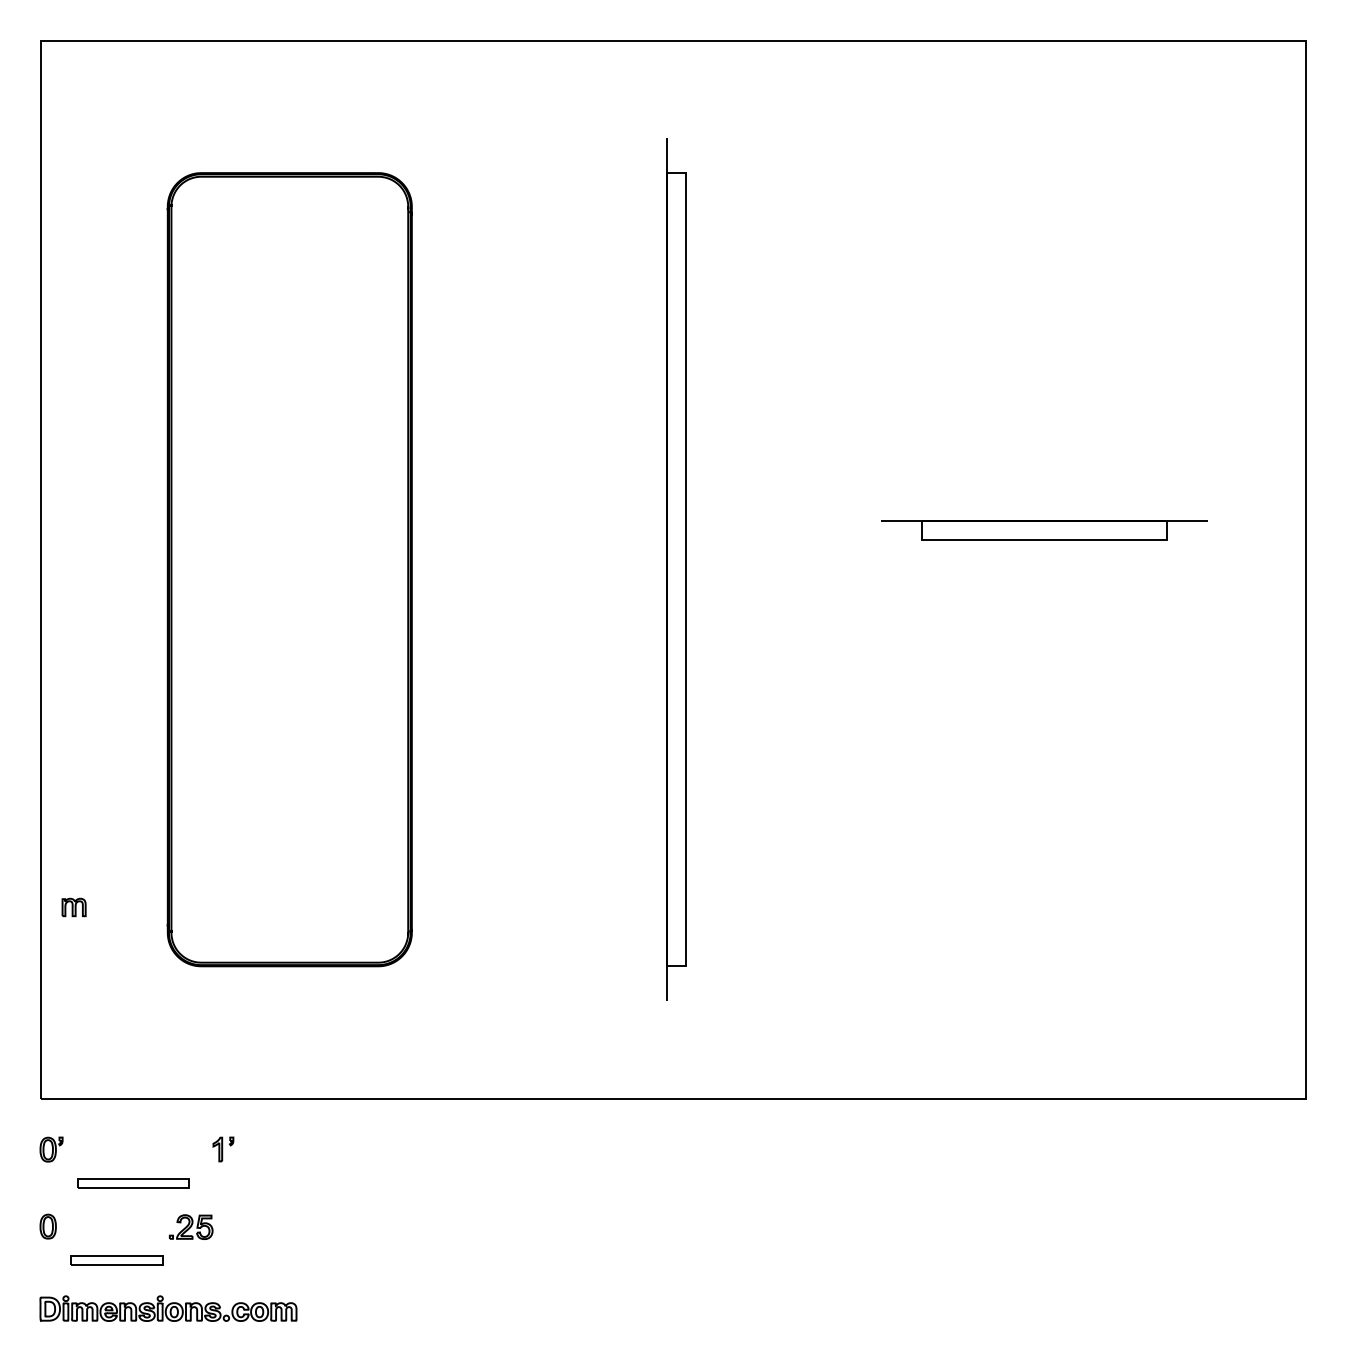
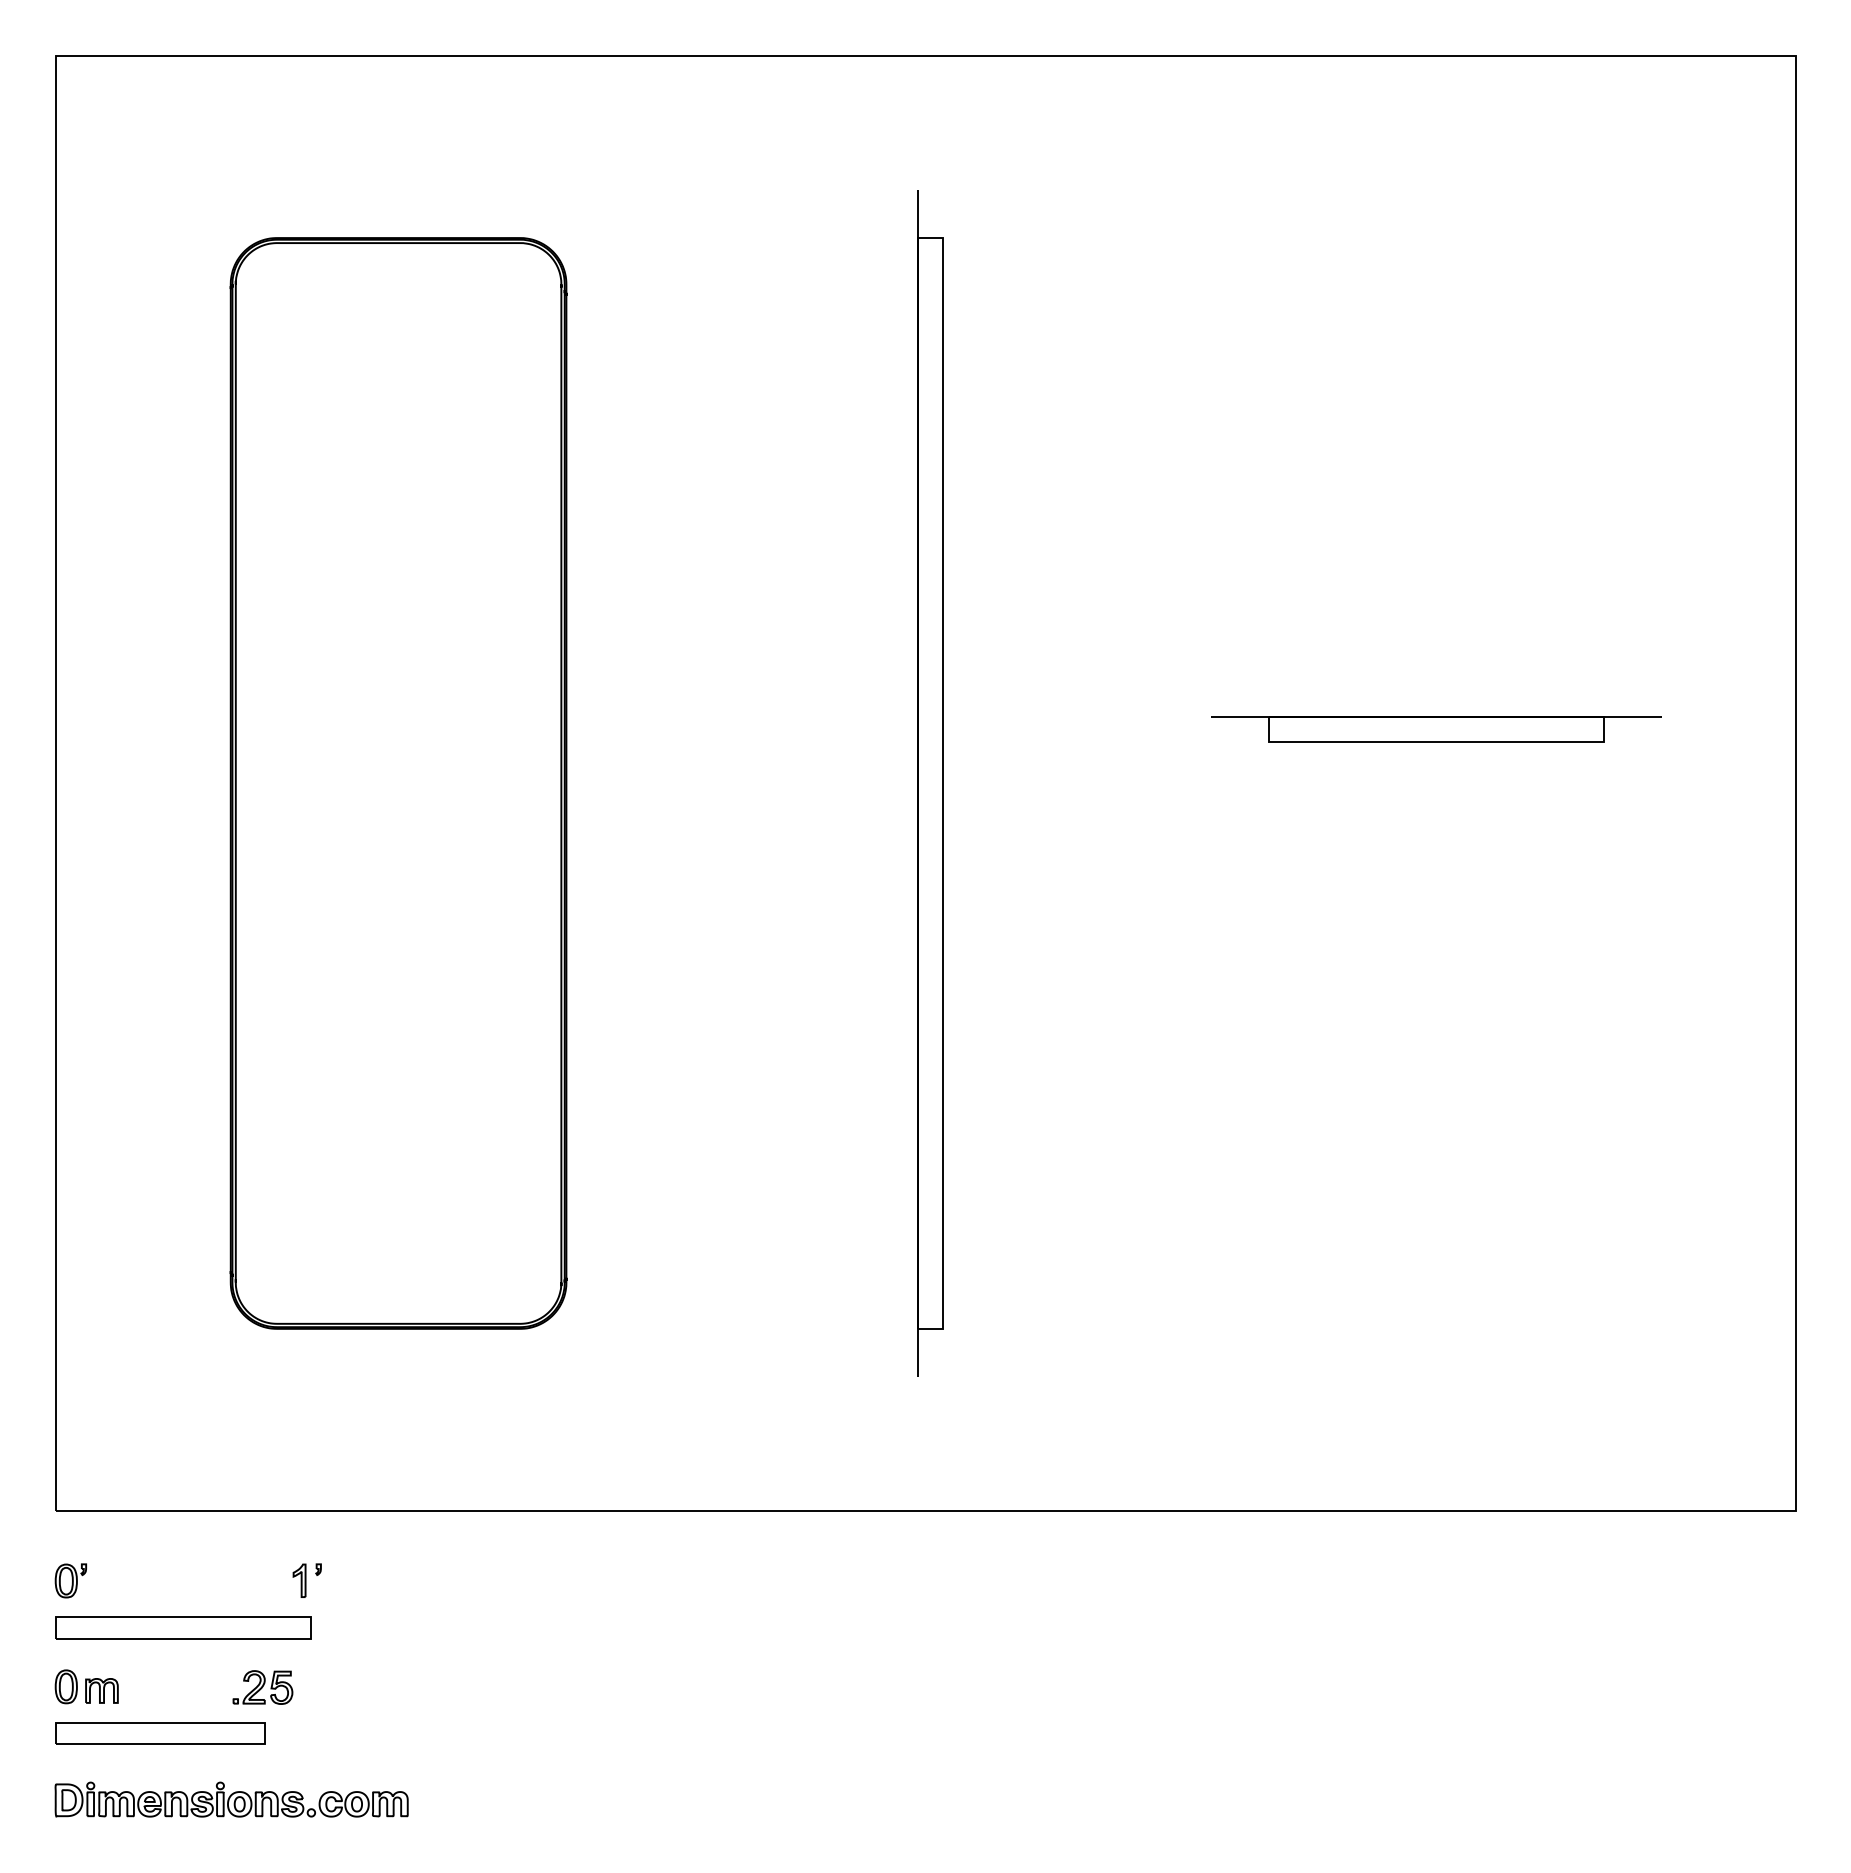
part: (73, 907) -> (101, 1690), moved
part: (133, 1183) -> (183, 1627), size x1.67
part: (116, 1260) -> (160, 1733), size x1.67

